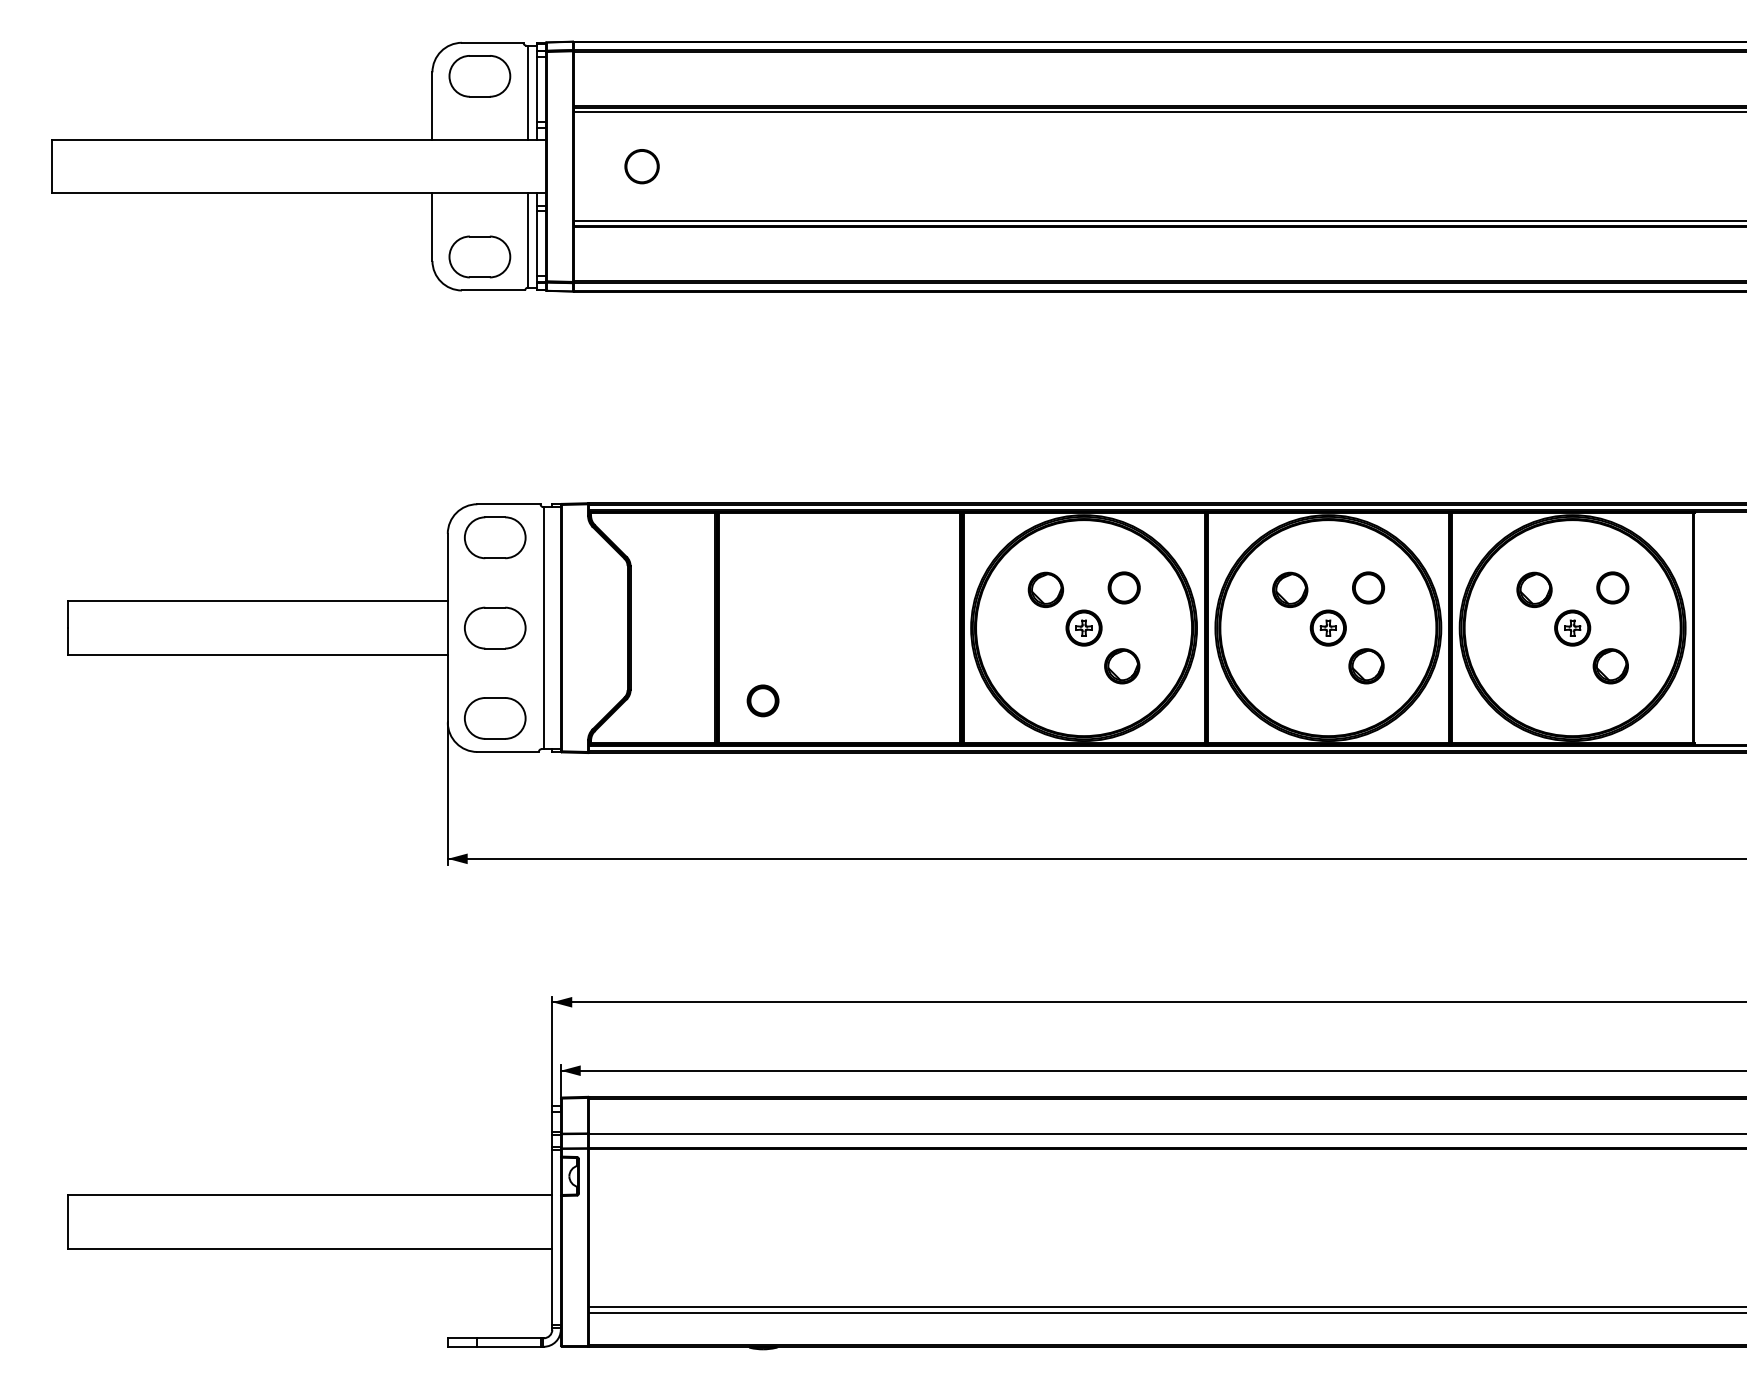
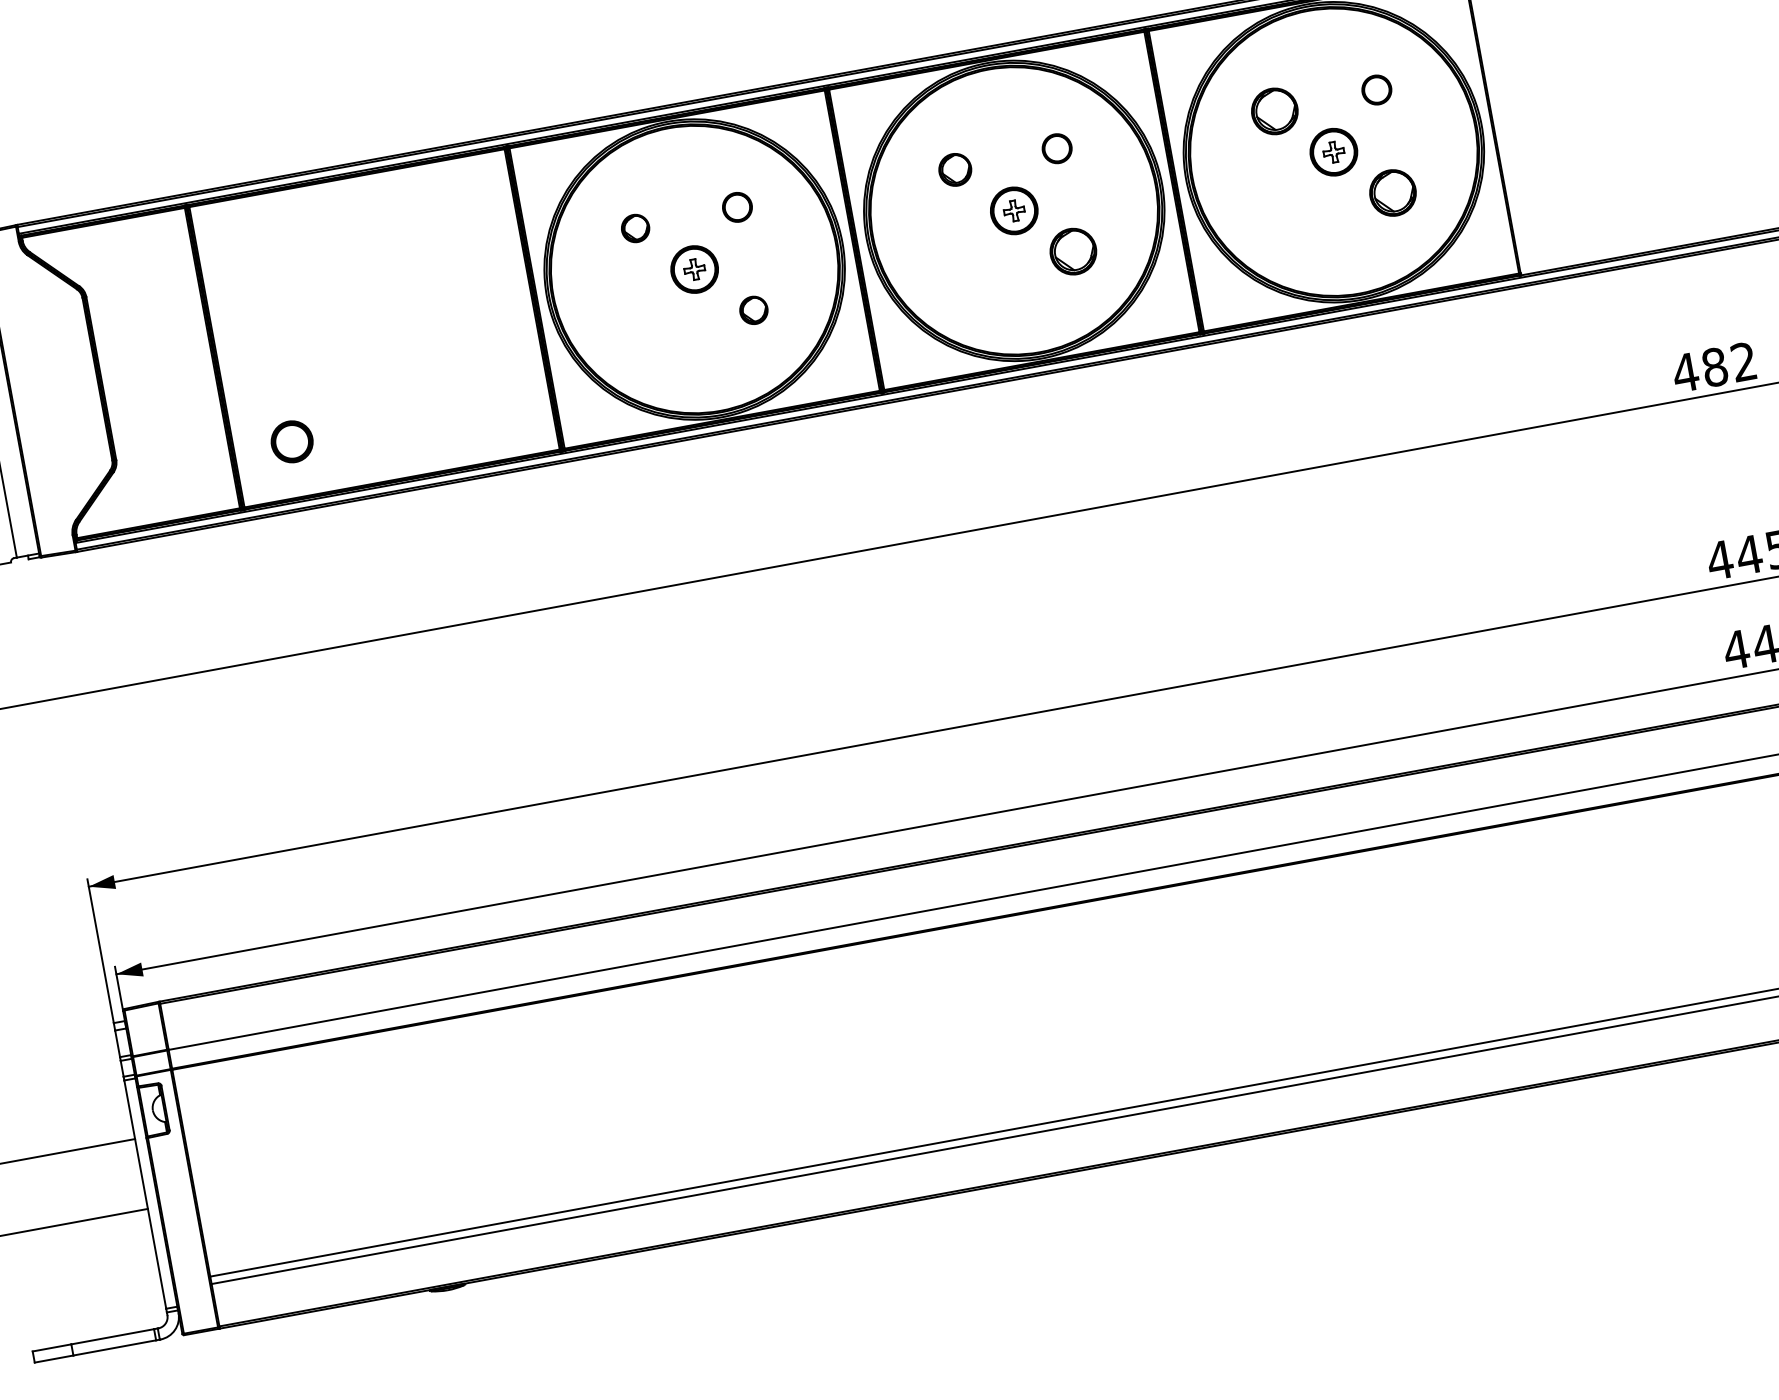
part: (1123, 587) -> (736, 206), size x0.7
part: (1368, 587) -> (1057, 148), size x0.7
part: (1612, 587) -> (1376, 89), size x0.7
part: (1045, 589) -> (634, 228), size x0.6
part: (1290, 589) -> (955, 169), size x0.7
part: (1122, 666) -> (754, 310), size x0.6

